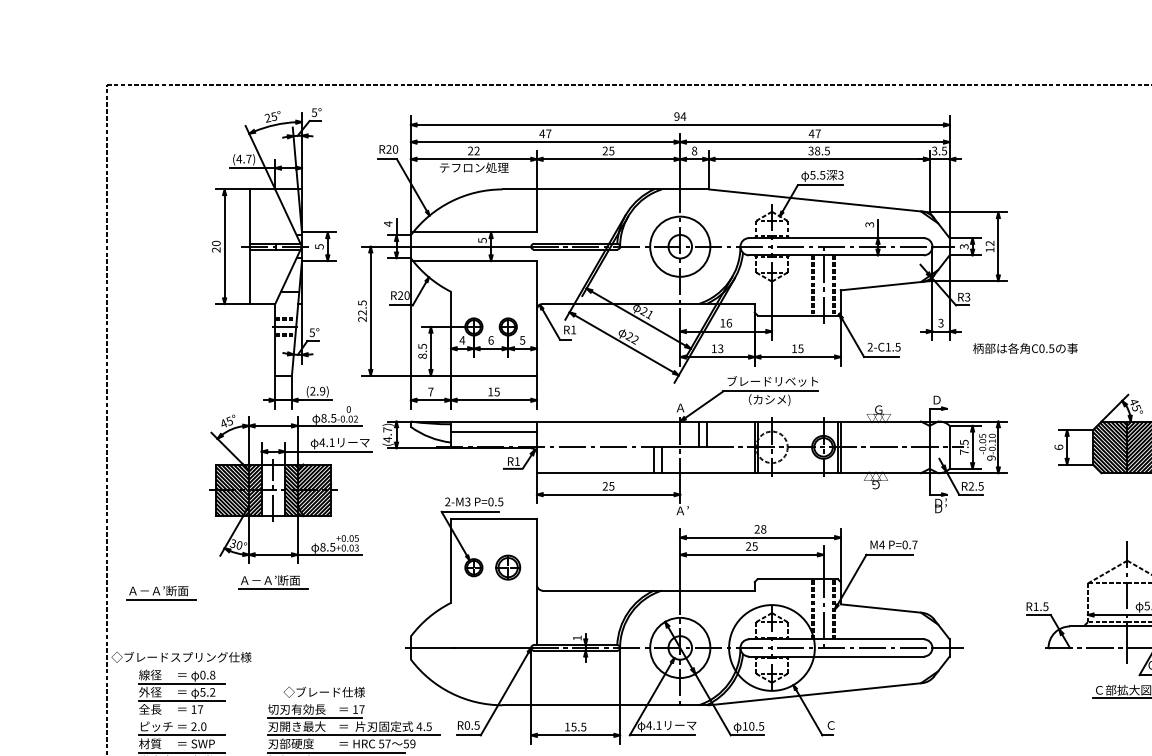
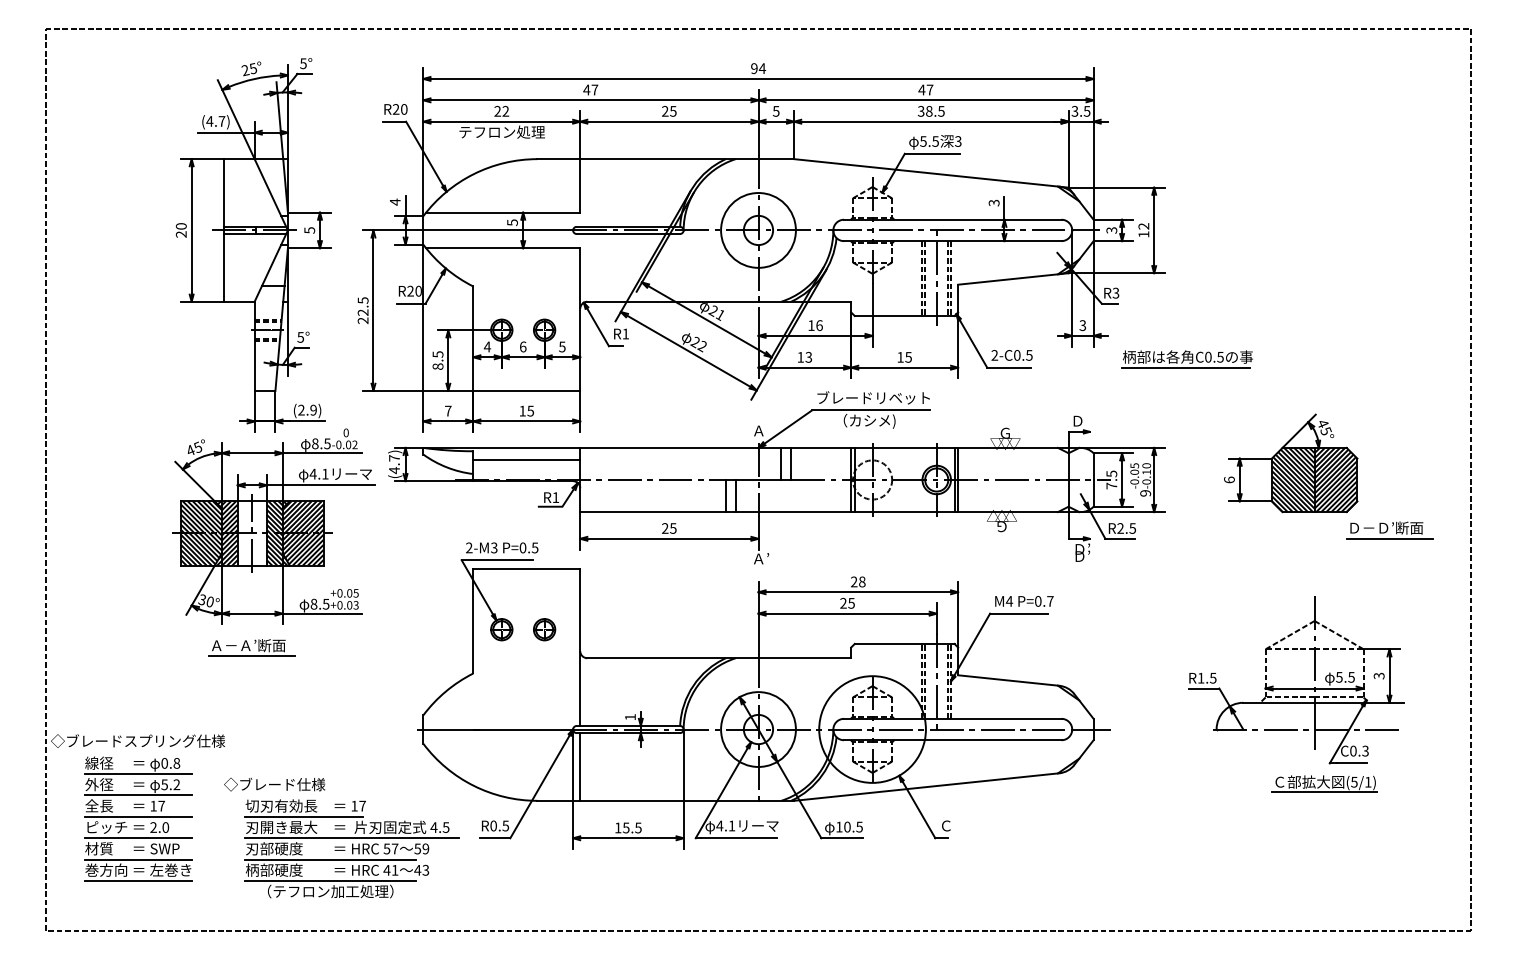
text: (693, 151) -> (775, 111), 8 -> 5
text: (888, 347) -> (1017, 355), 2-C1.5 -> 2-C0.5
line: (1024, 356) -> (1186, 367), added
part: (508, 567) -> (544, 629), size x0.71
part: (160, 592) -> (112, 660), removed
line: (537, 677) -> (580, 766), added
text: (324, 692) -> (274, 784), moved
line: (181, 717) -> (137, 816), added

